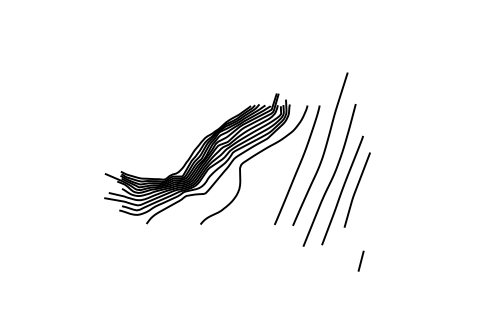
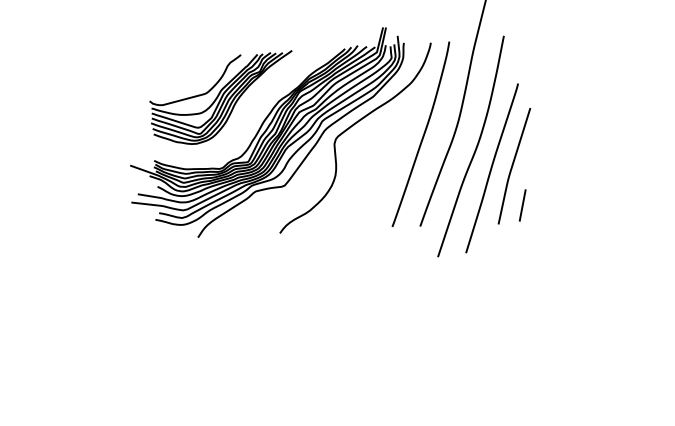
part: (168, 133) -> (222, 98), added
line: (360, 260) -> (521, 204), moved

